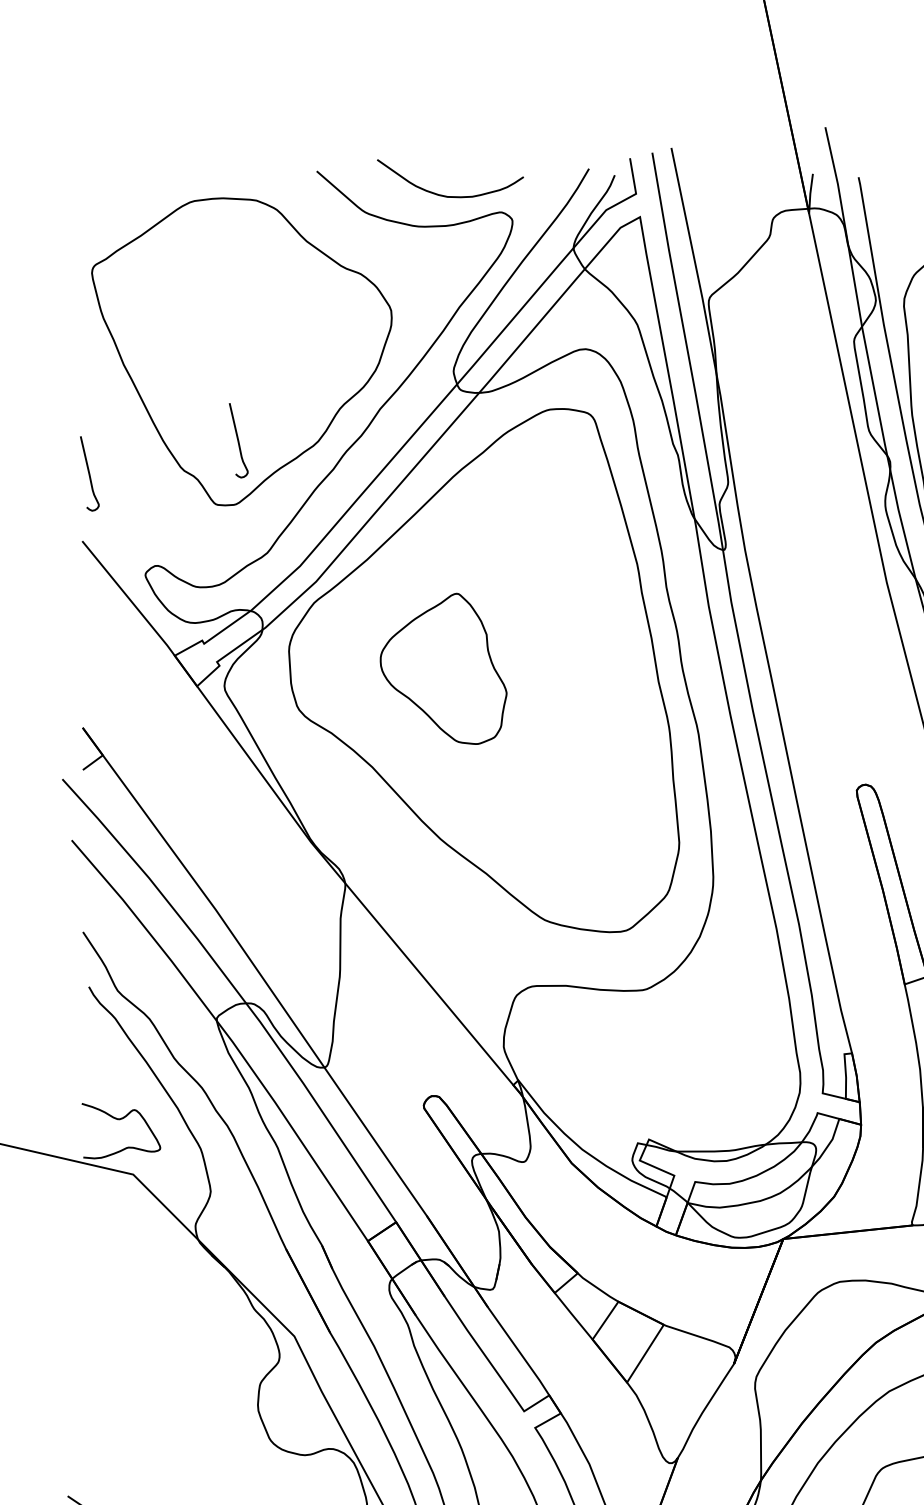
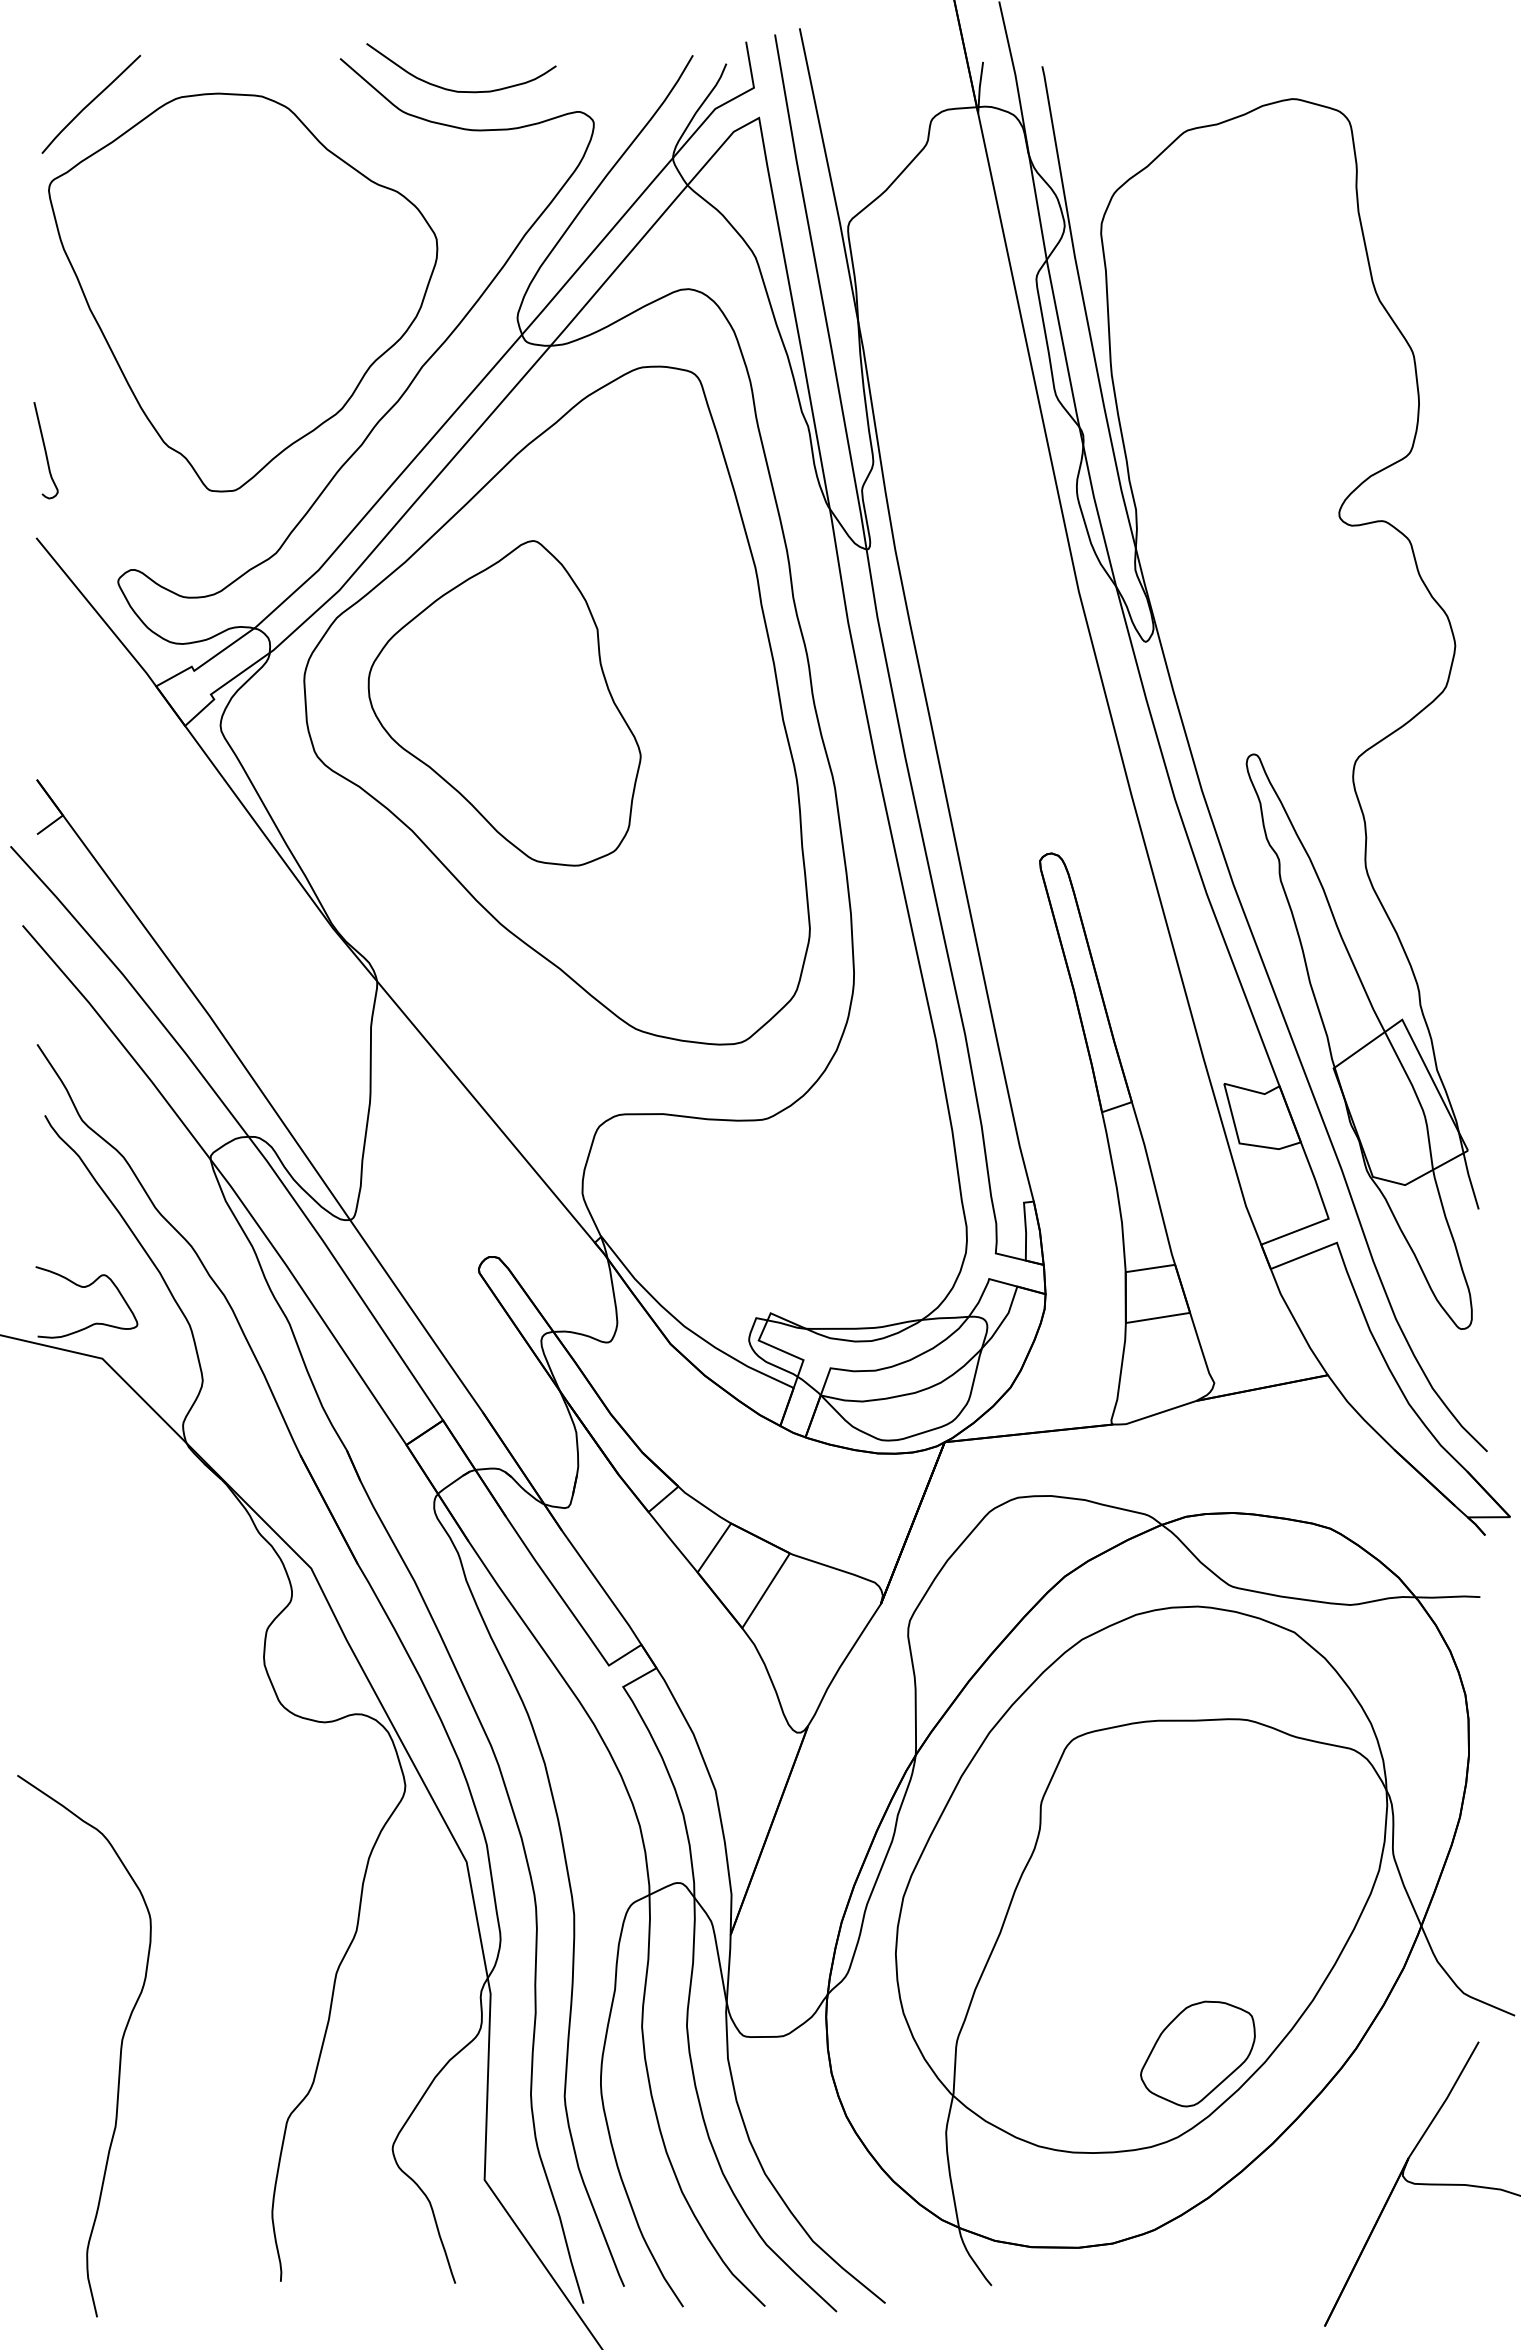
curve: (447, 195) -> (457, 90), moved
curve: (124, 205) -> (91, 103), added
curve: (238, 440) -> (238, 407), removed
part: (443, 668) -> (504, 703), size x1.67

